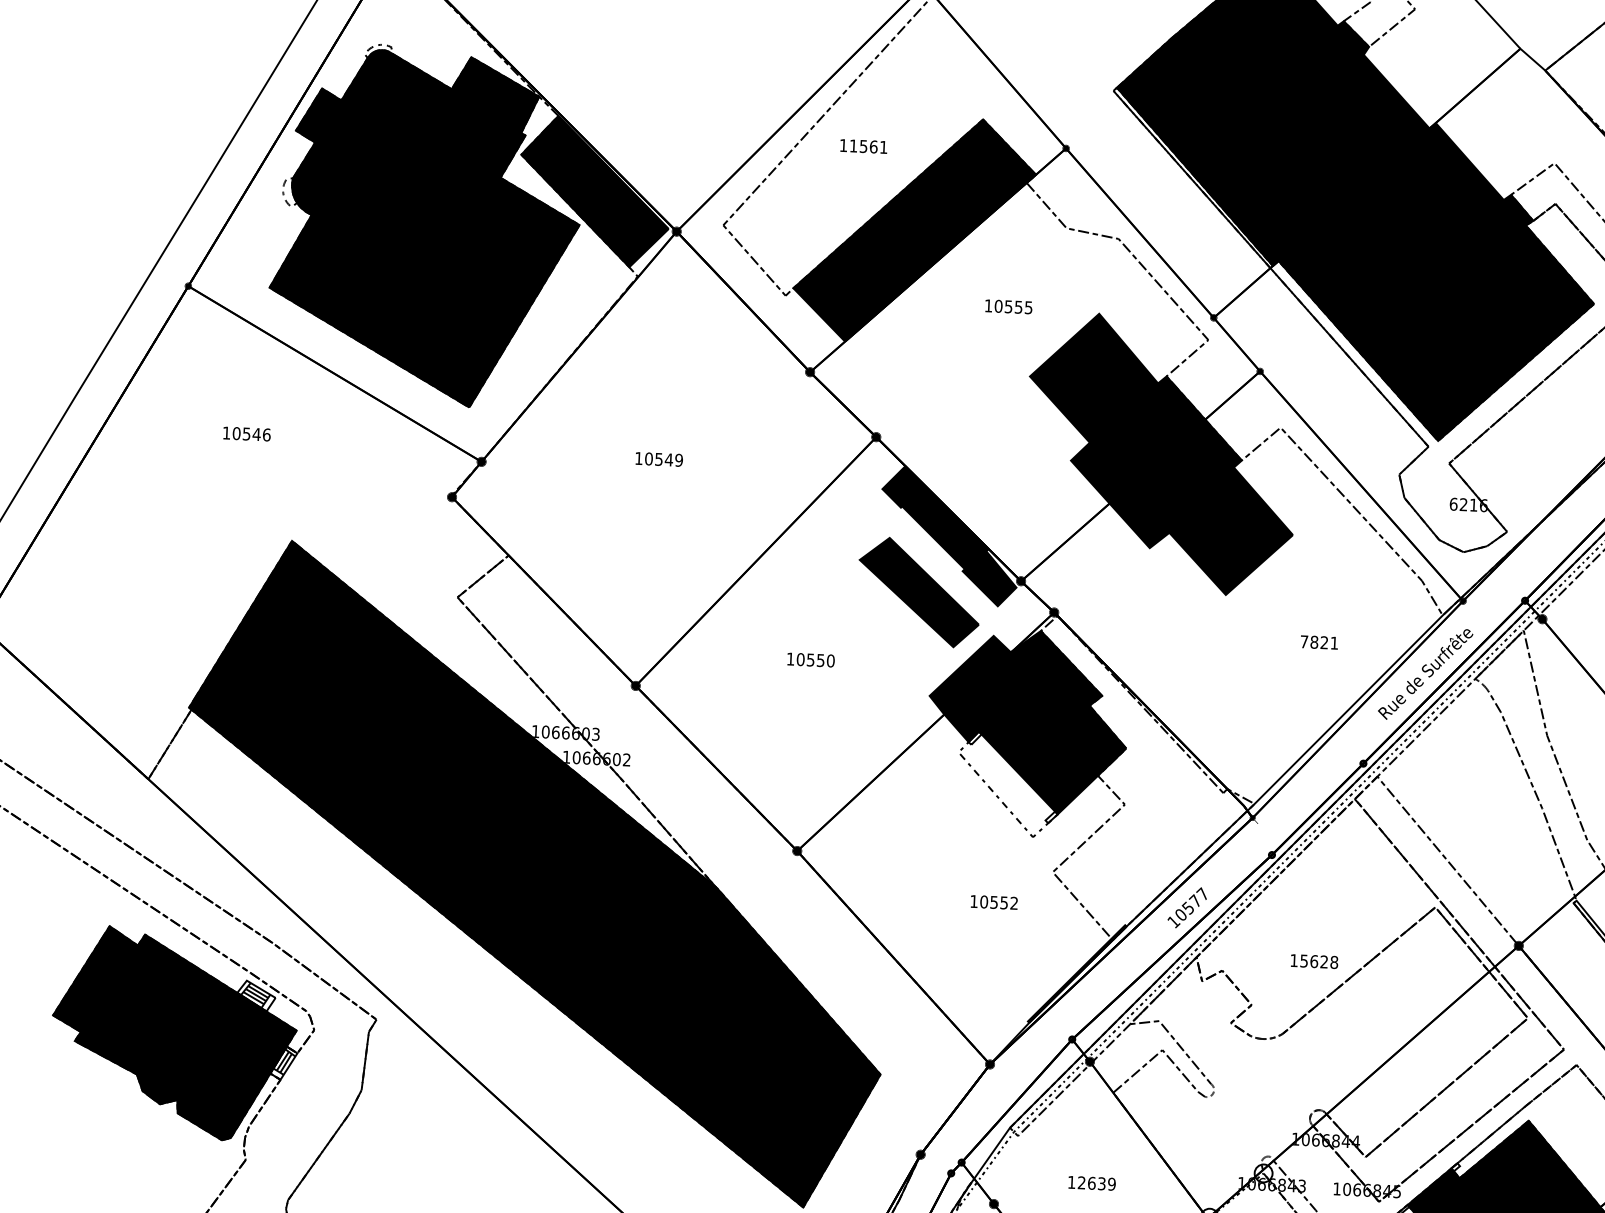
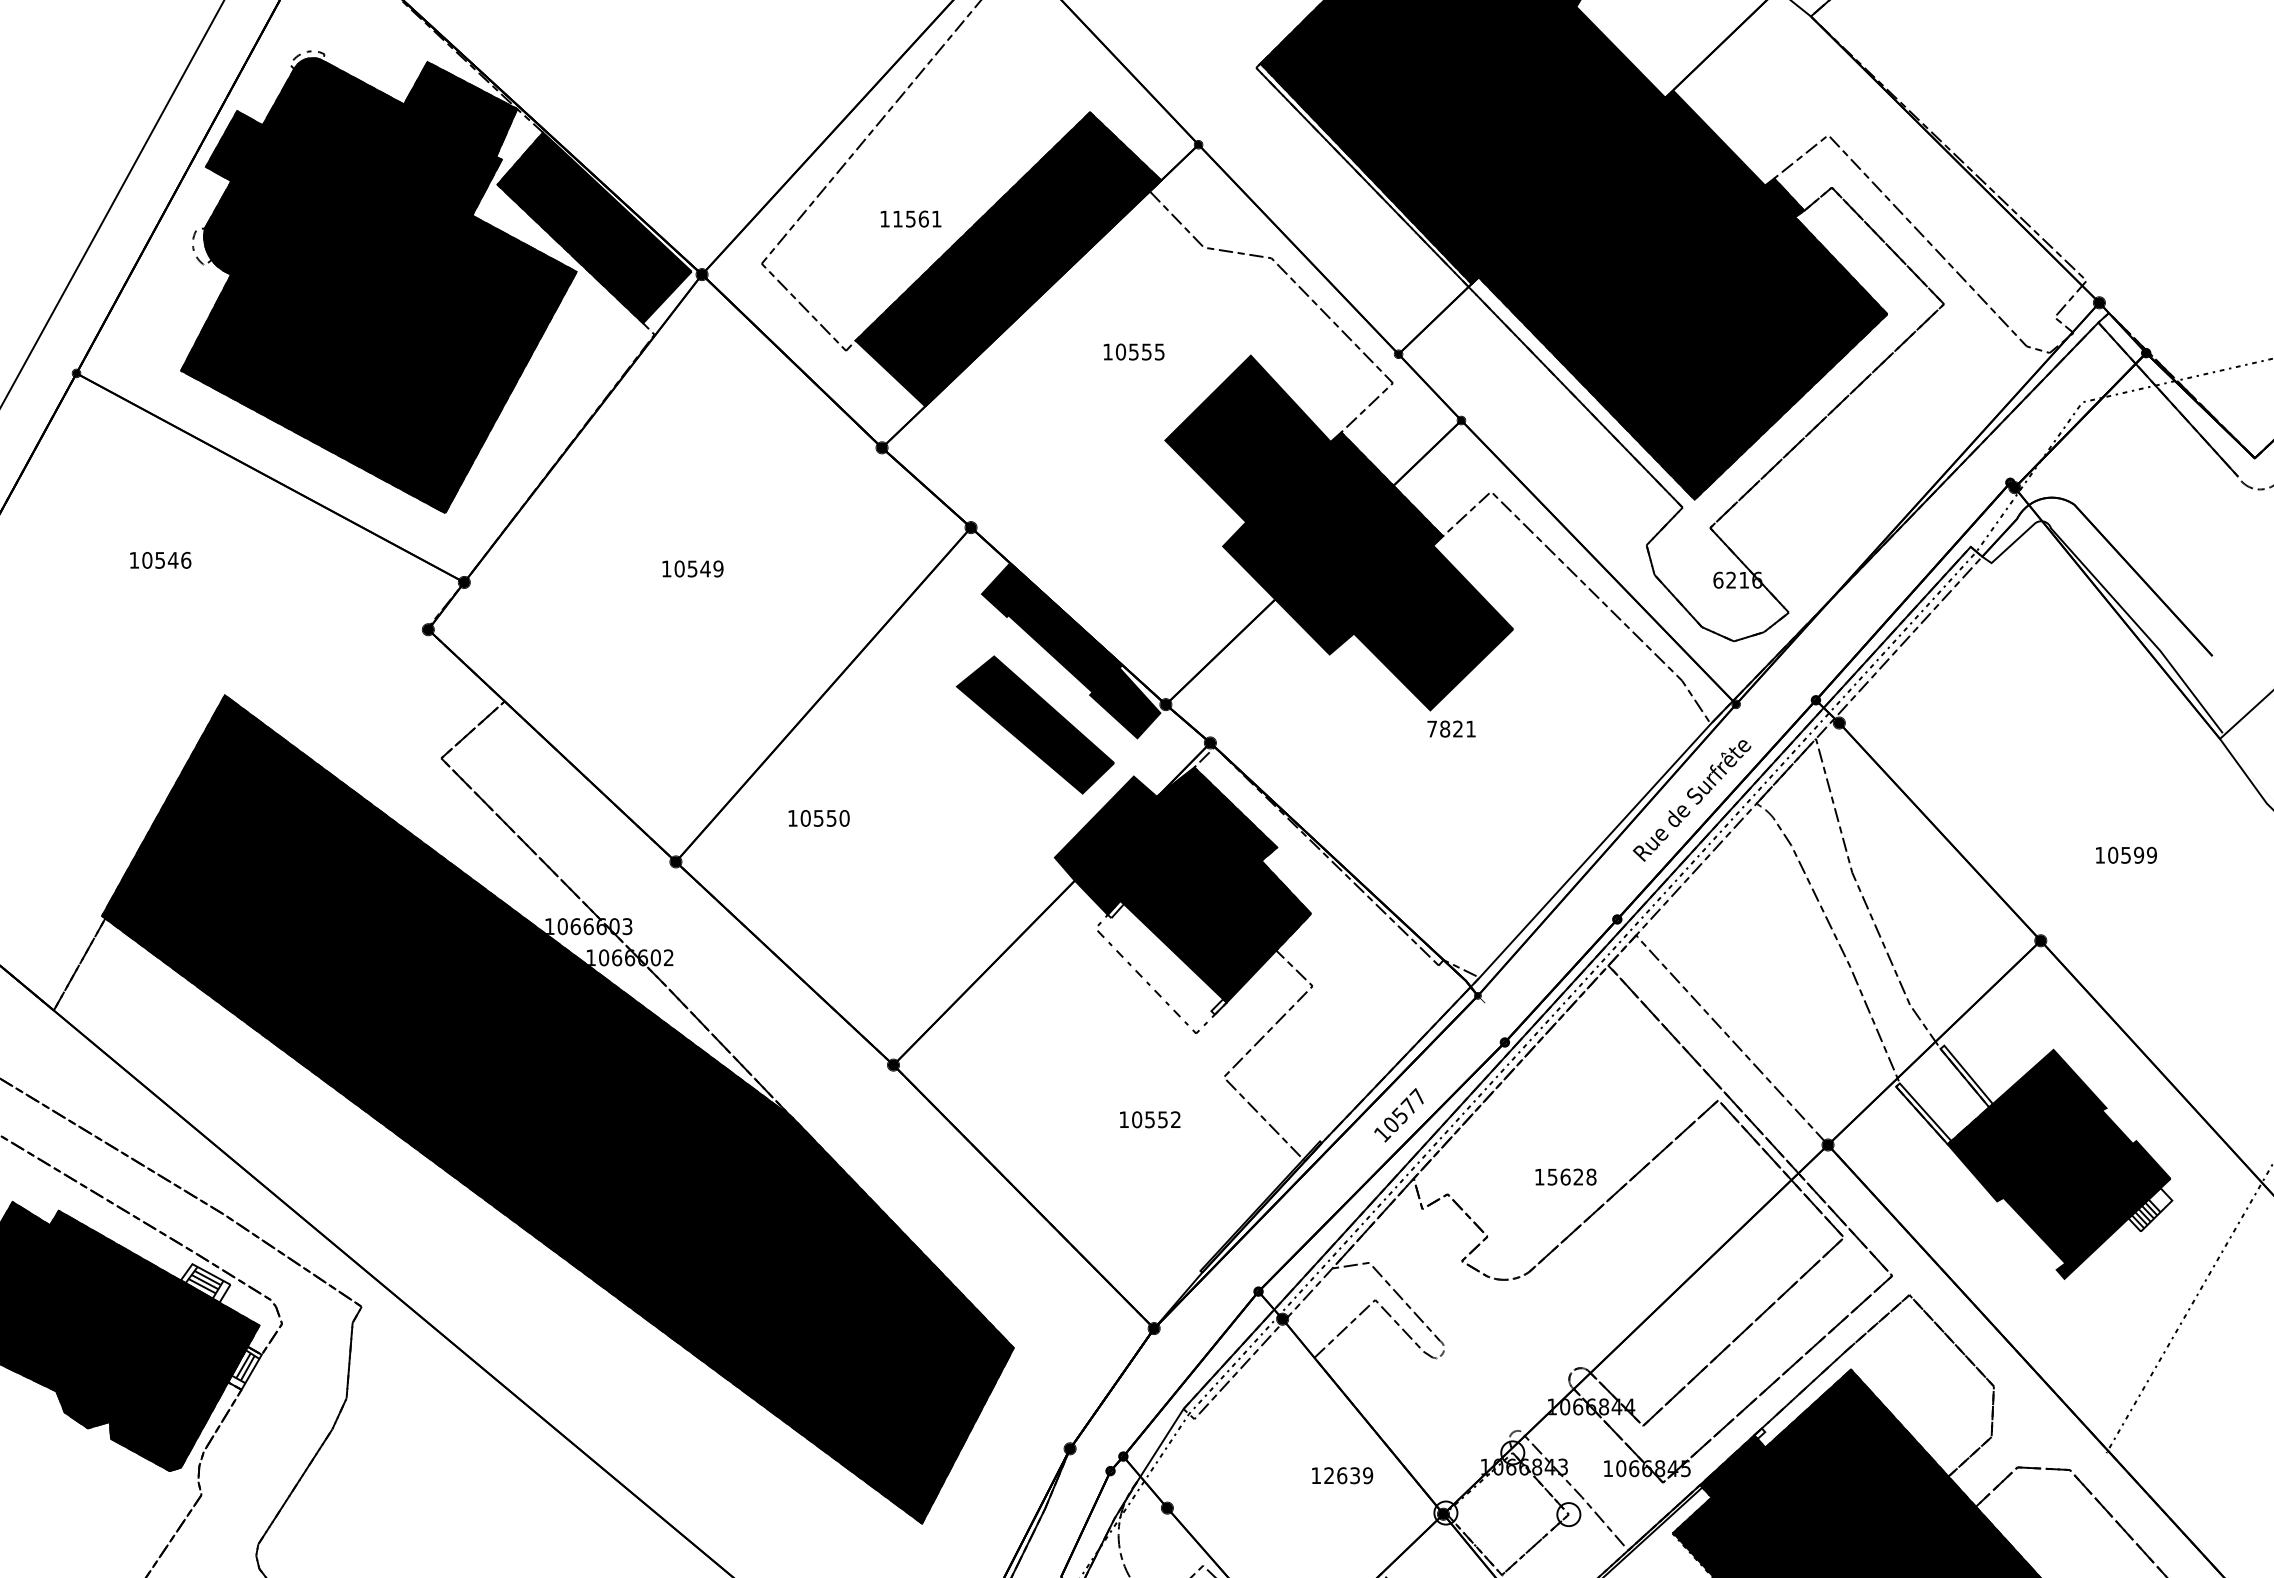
text: (863, 146) -> (910, 218), moved
text: (1319, 642) -> (1451, 728), moved
text: (810, 660) -> (818, 818), moved
text: (1092, 1183) -> (1342, 1475), moved

